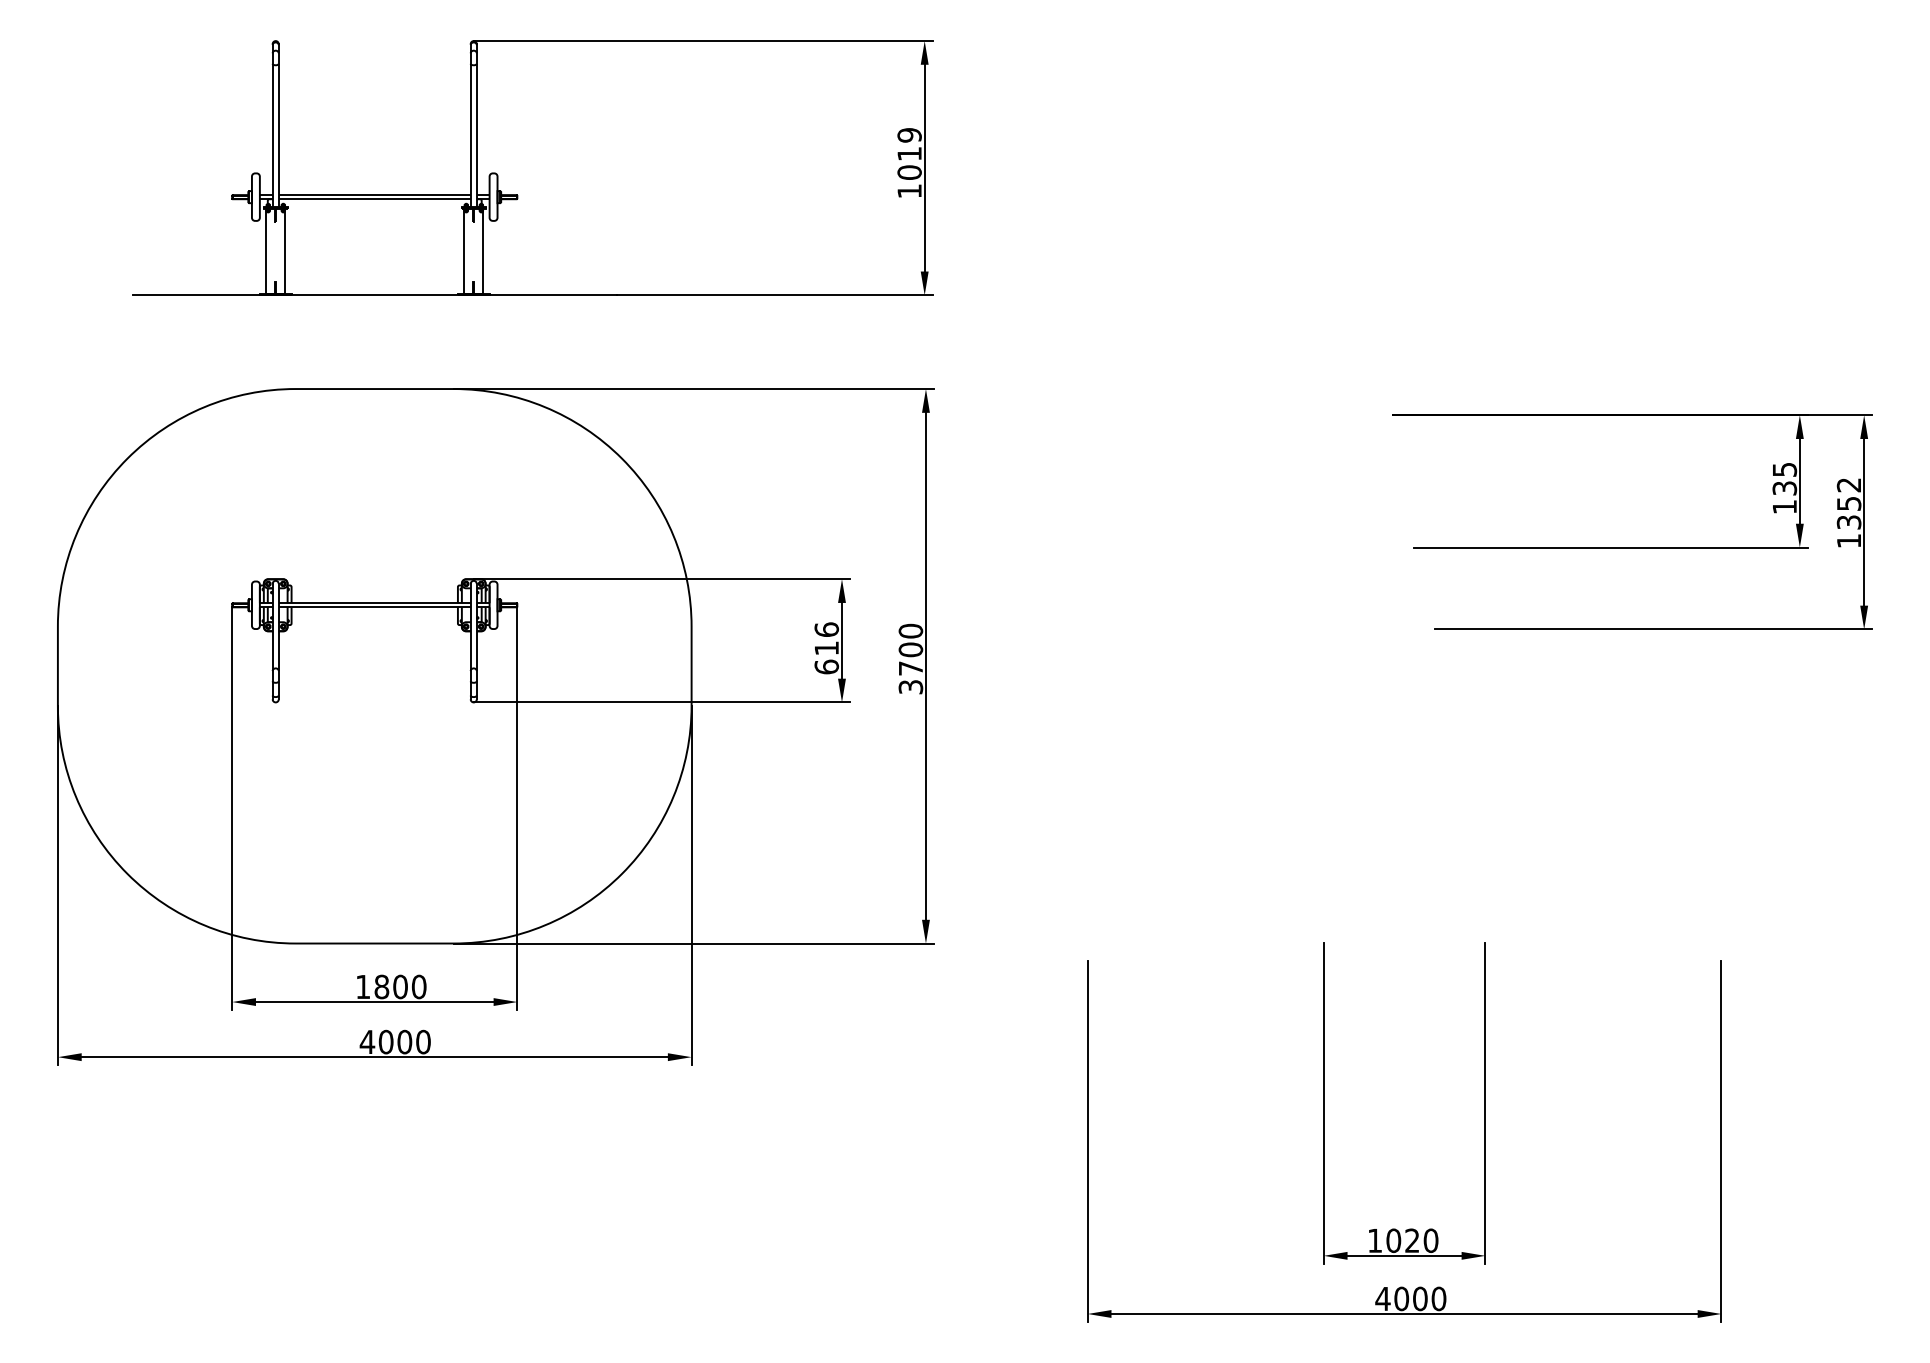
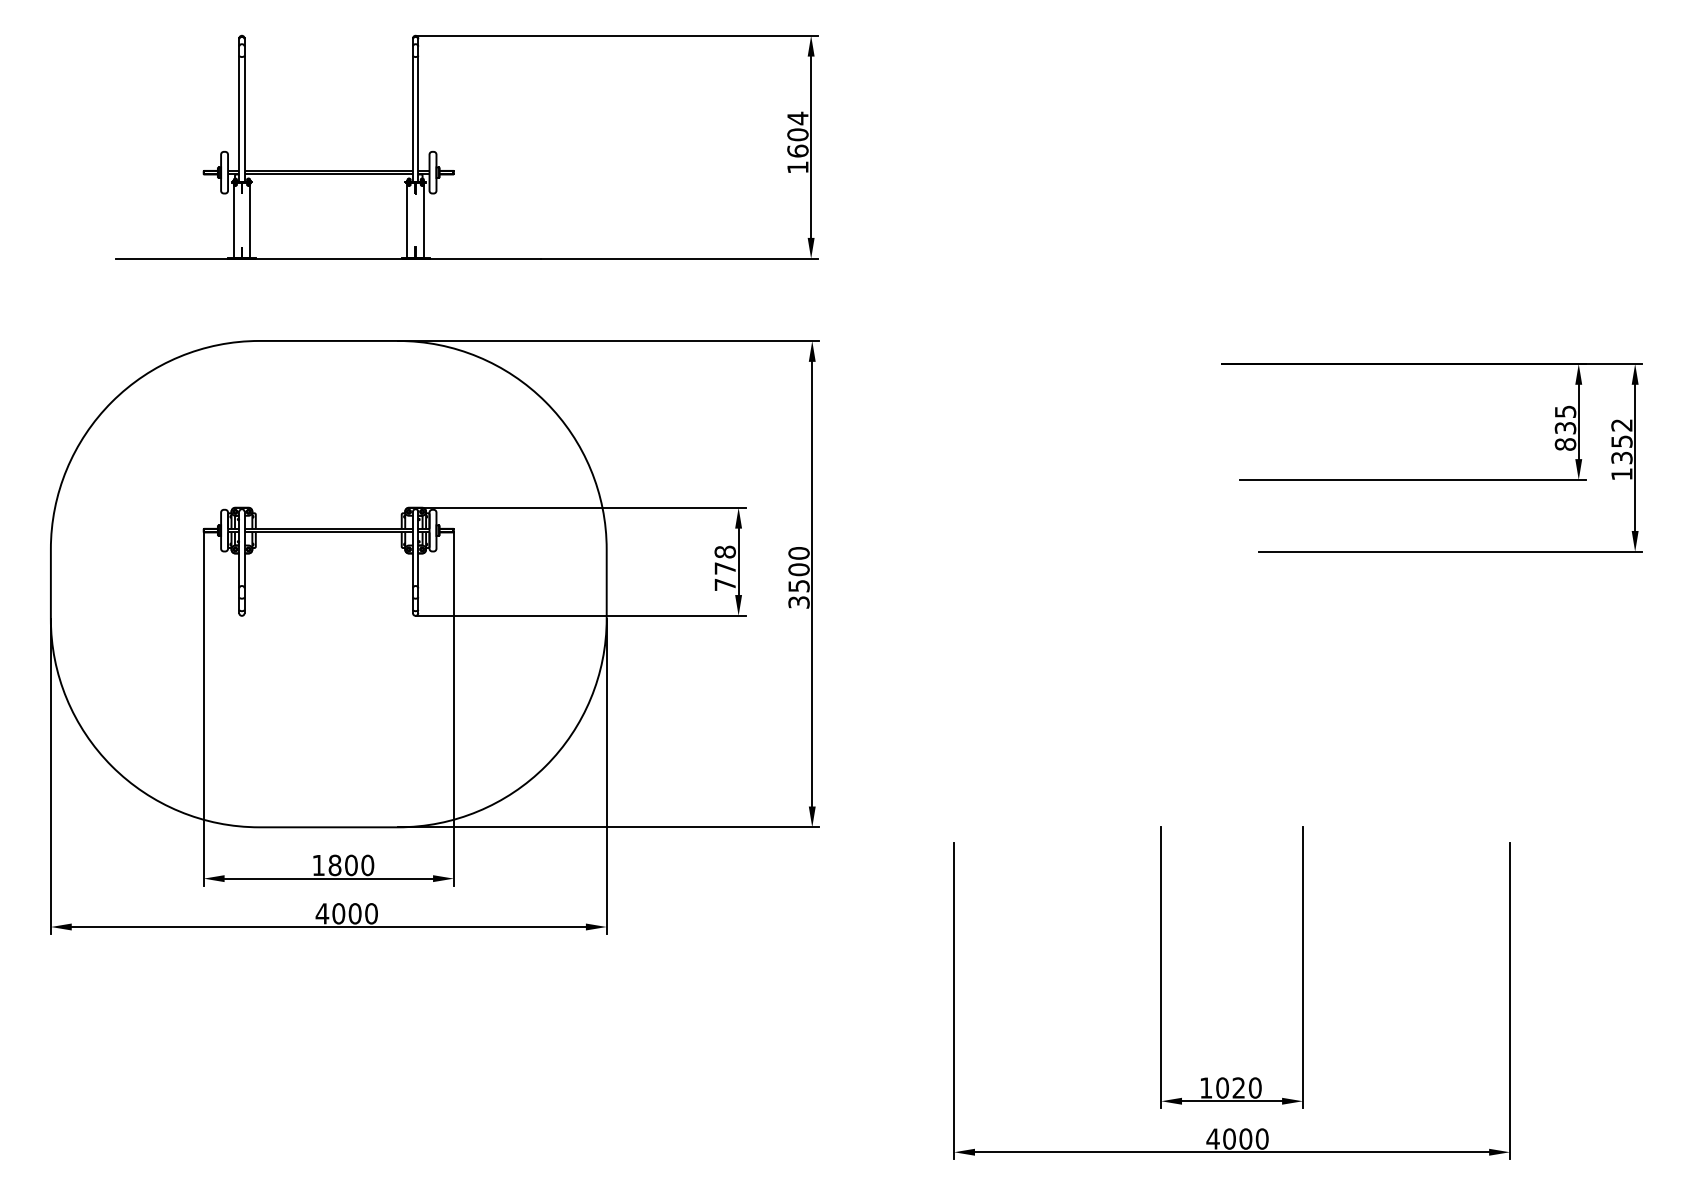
text: (909, 153) -> (797, 134), 1019 -> 1604
text: (1784, 506) -> (1565, 444), 135 -> 835
text: (826, 648) -> (725, 568), 616 -> 778
text: (911, 668) -> (799, 586), 3700 -> 3500

